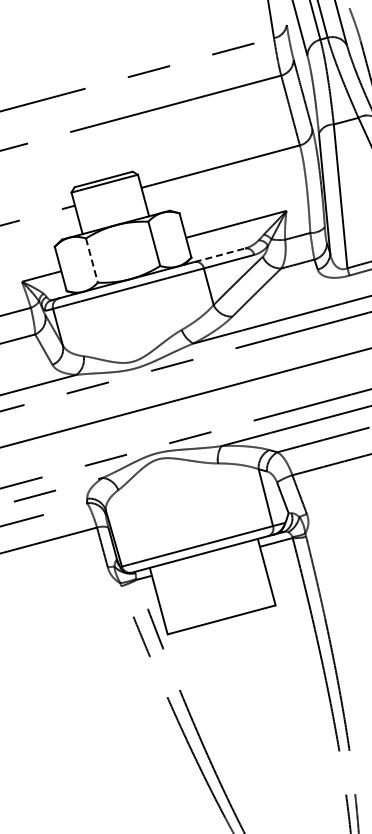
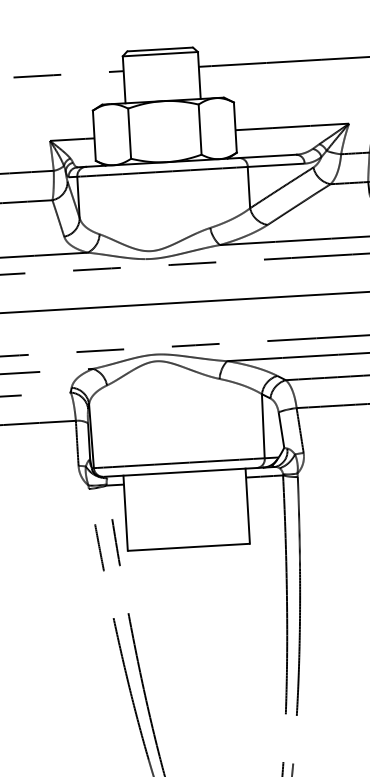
line: (220, 255) -> (268, 156), dashed -> solid
line: (91, 260) -> (129, 133), dashed -> solid

